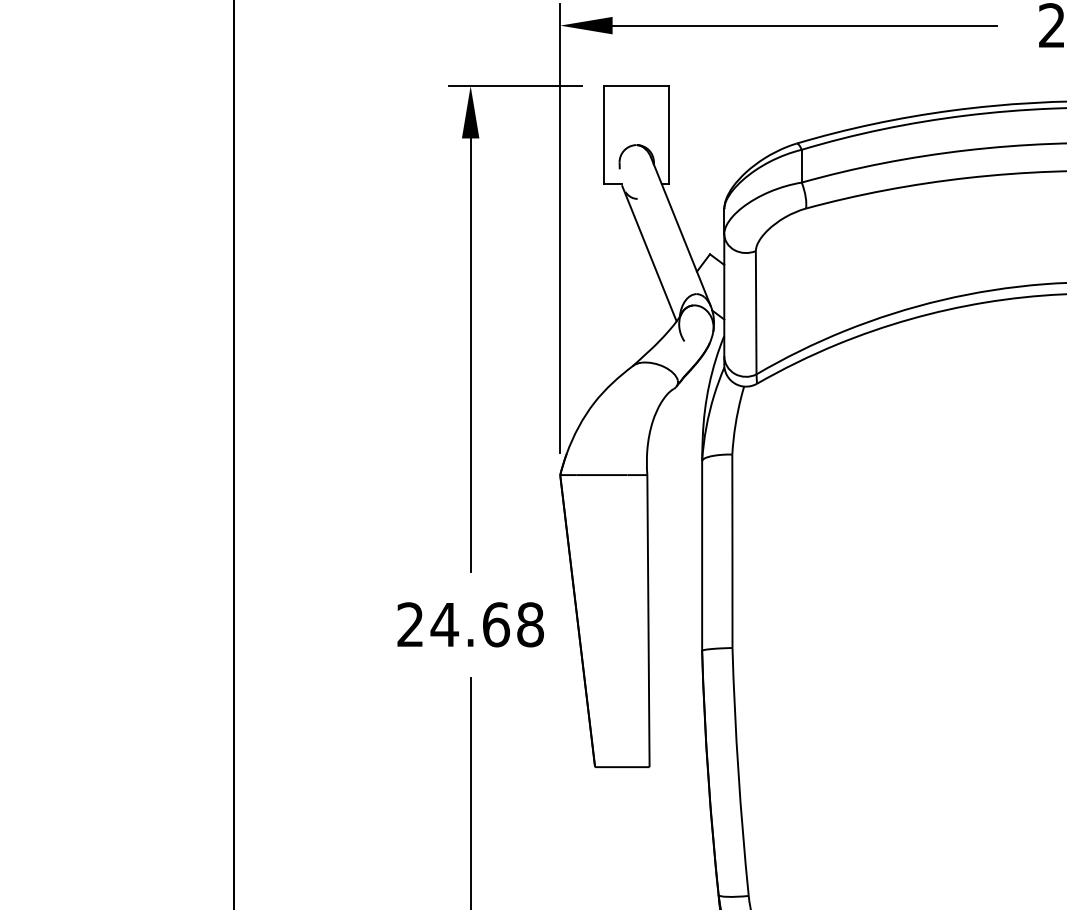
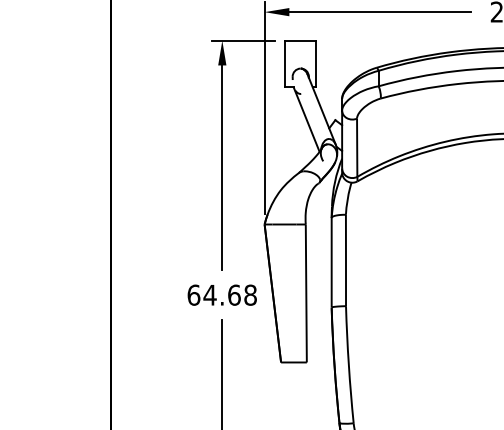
text: (409, 623) -> (193, 294), 24.68 -> 64.68

